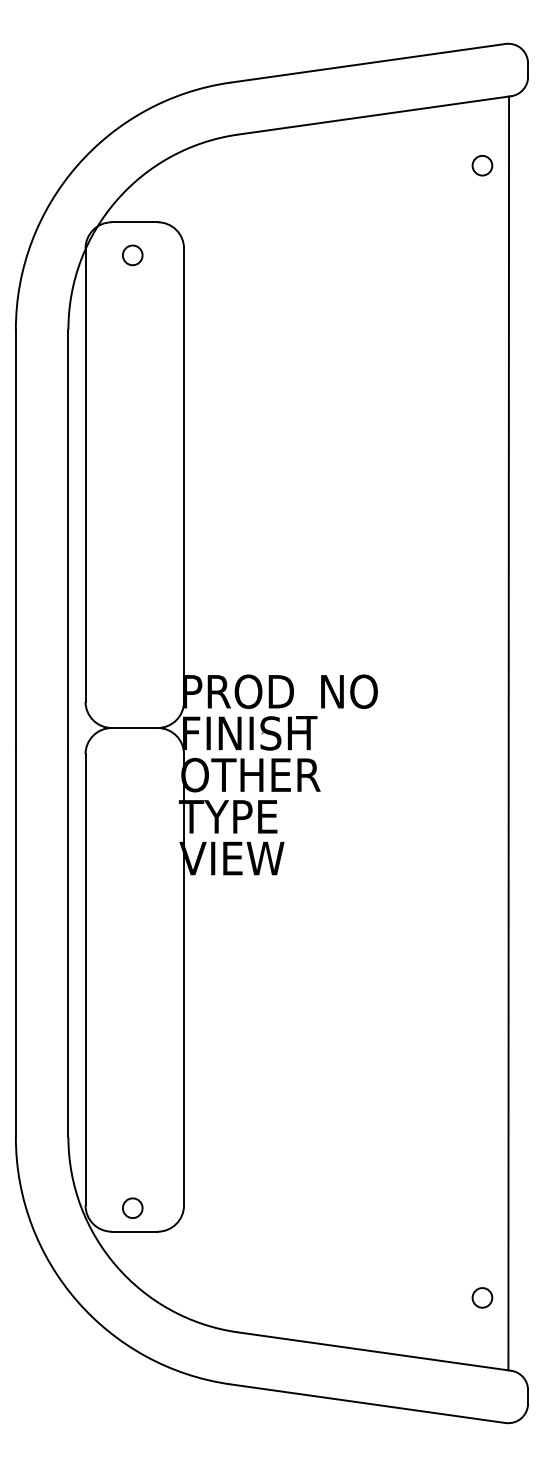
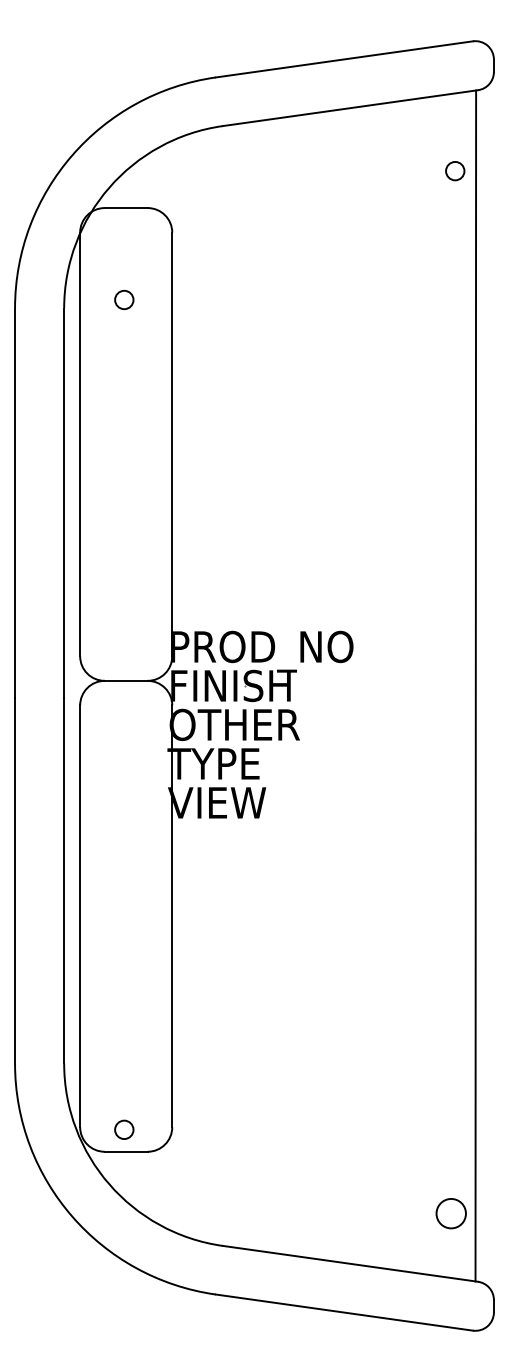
circle: (482, 166) -> (455, 171), moved
circle: (132, 254) -> (124, 299), moved
circle: (482, 1297) -> (451, 1213), size x1.6

